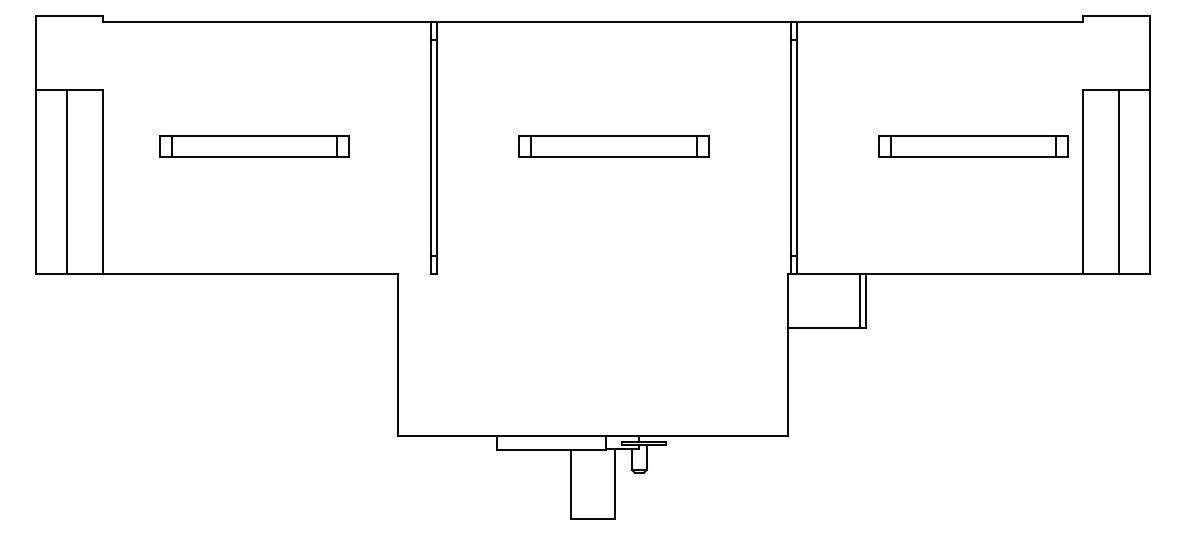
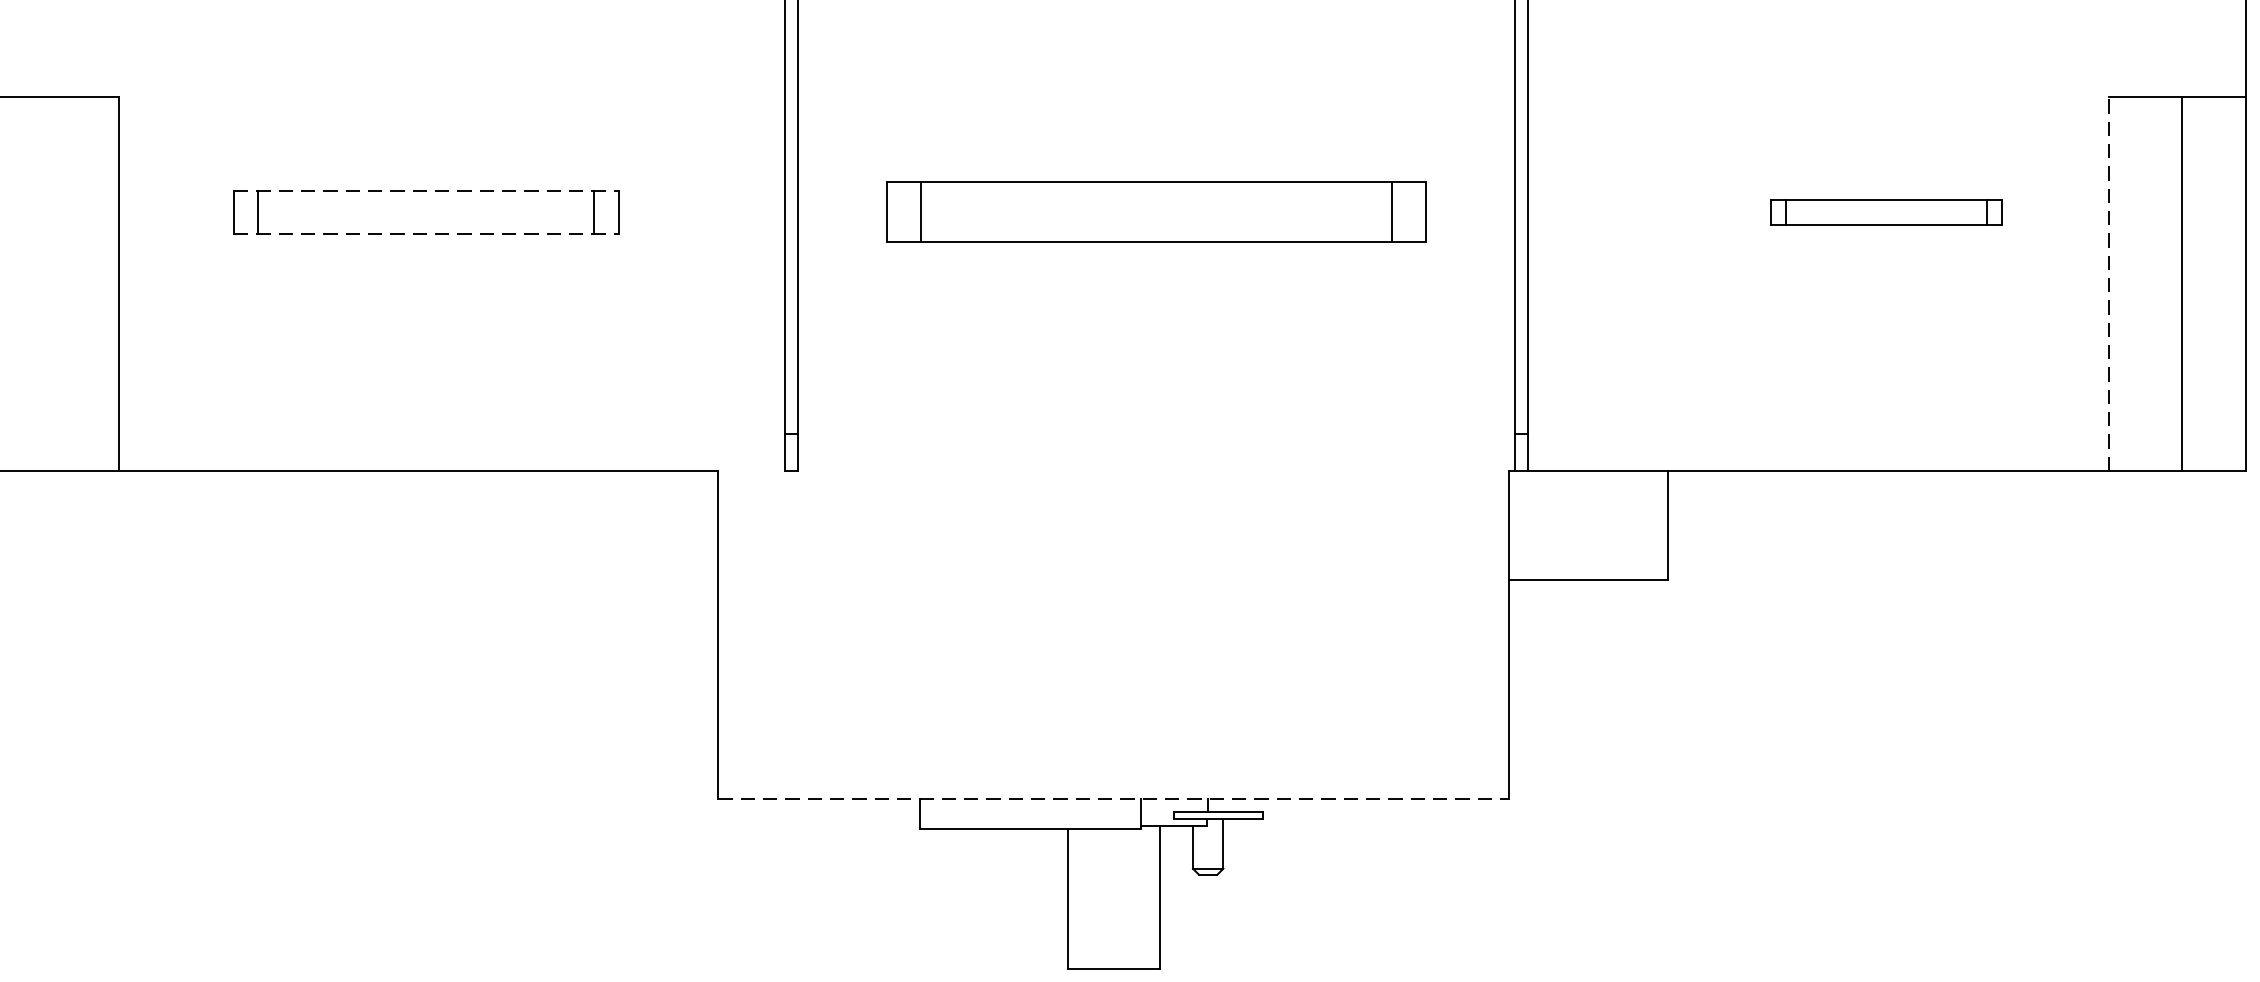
line: (254, 135) -> (426, 190), solid -> dashed
part: (613, 146) -> (1155, 212), size x1.4
part: (973, 146) -> (1886, 212), size x0.6
line: (254, 156) -> (426, 232), solid -> dashed
line: (66, 181) -> (45, 283), removed
line: (1083, 181) -> (2109, 283), solid -> dashed
line: (859, 300) -> (1654, 525), removed
line: (593, 435) -> (1114, 799), solid -> dashed

